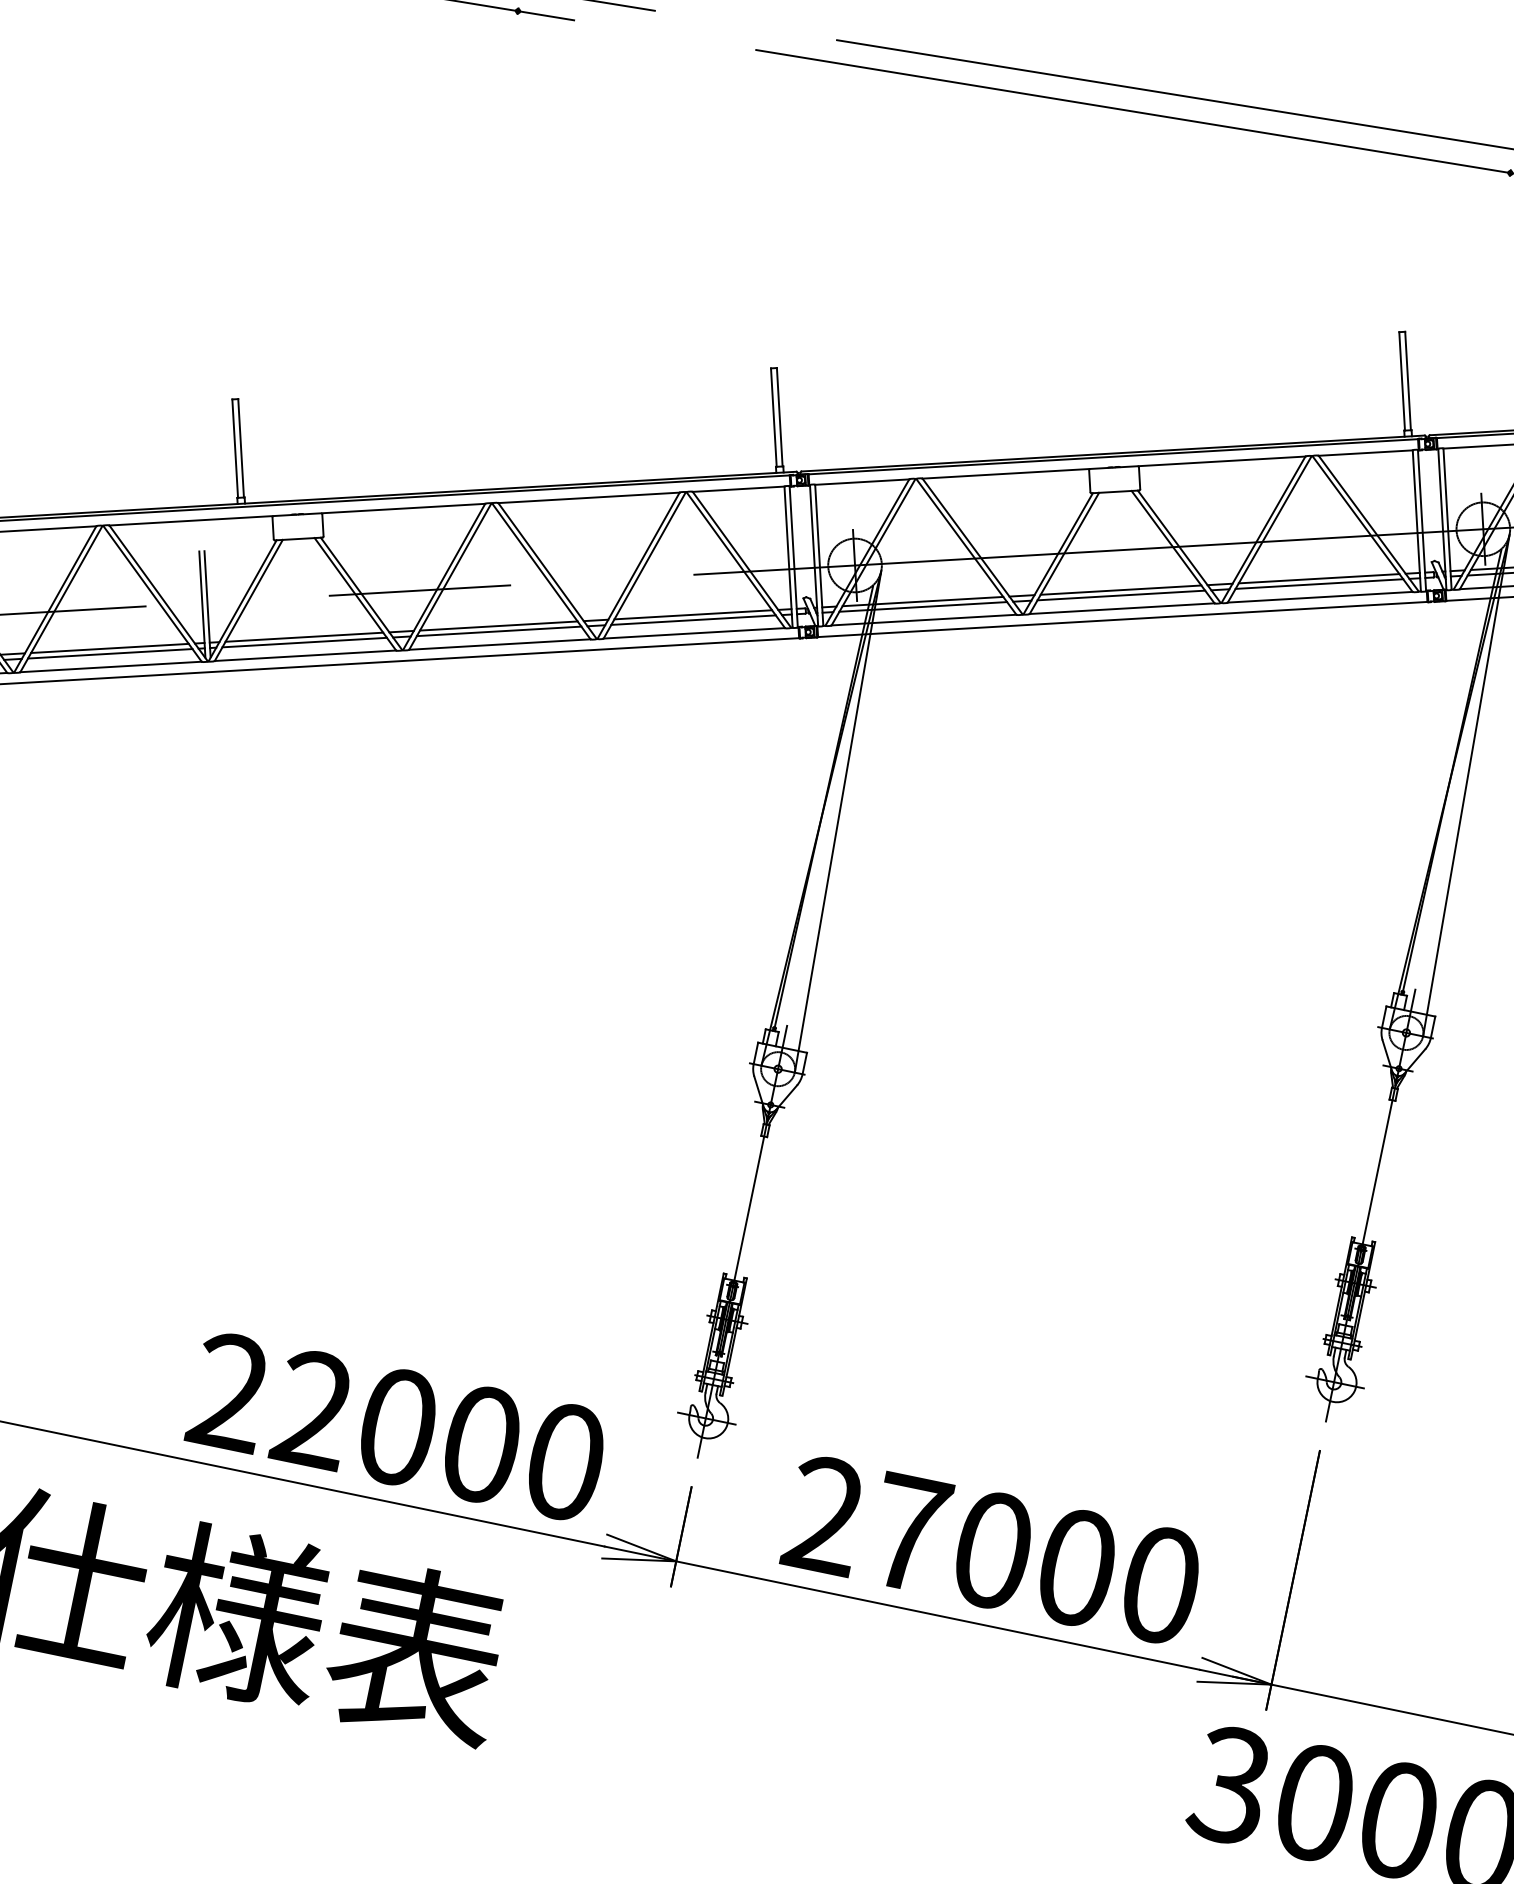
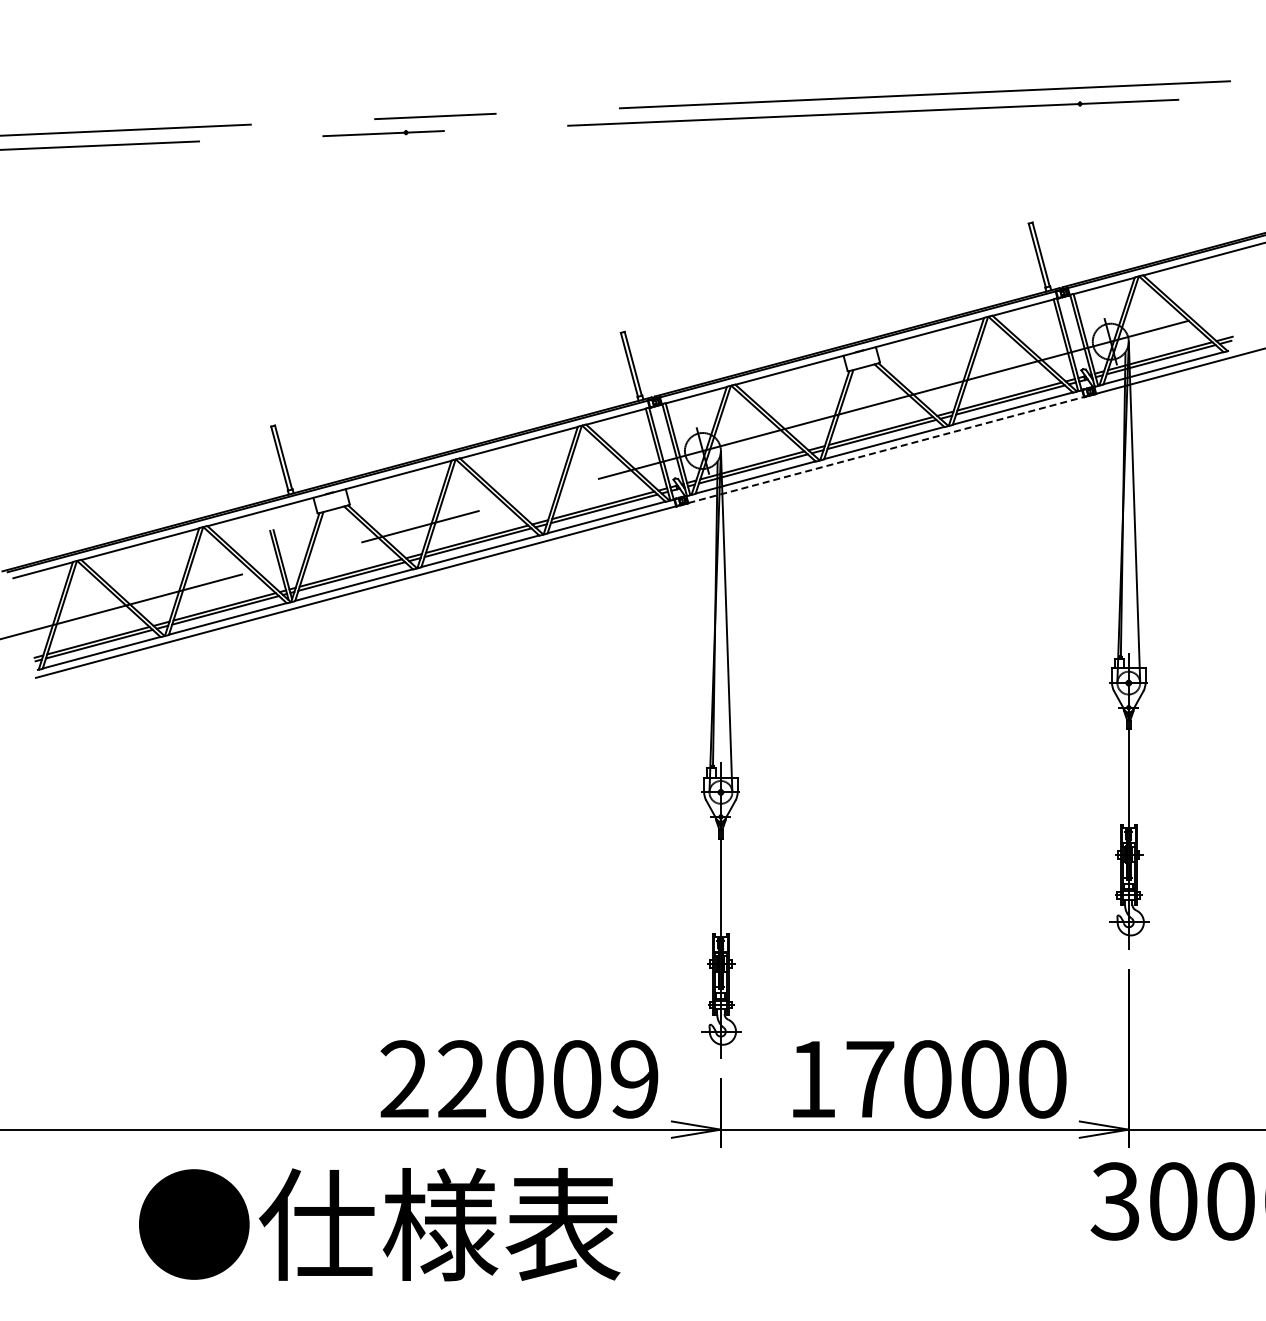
line: (1123, 620) -> (886, 450), solid -> dashed
text: (565, 1462) -> (634, 1079), 22000 -> 22009
text: (825, 1514) -> (812, 1078), 27000 -> 17000

